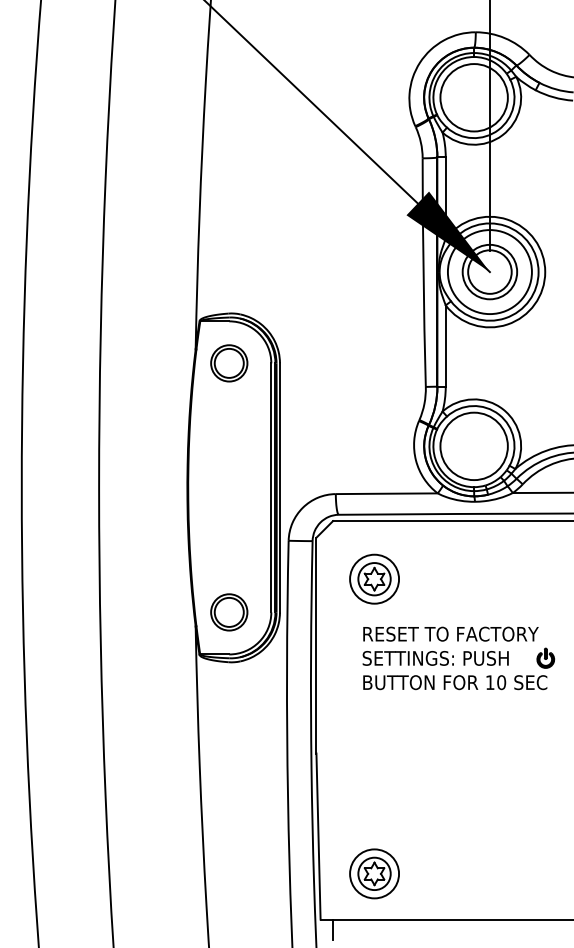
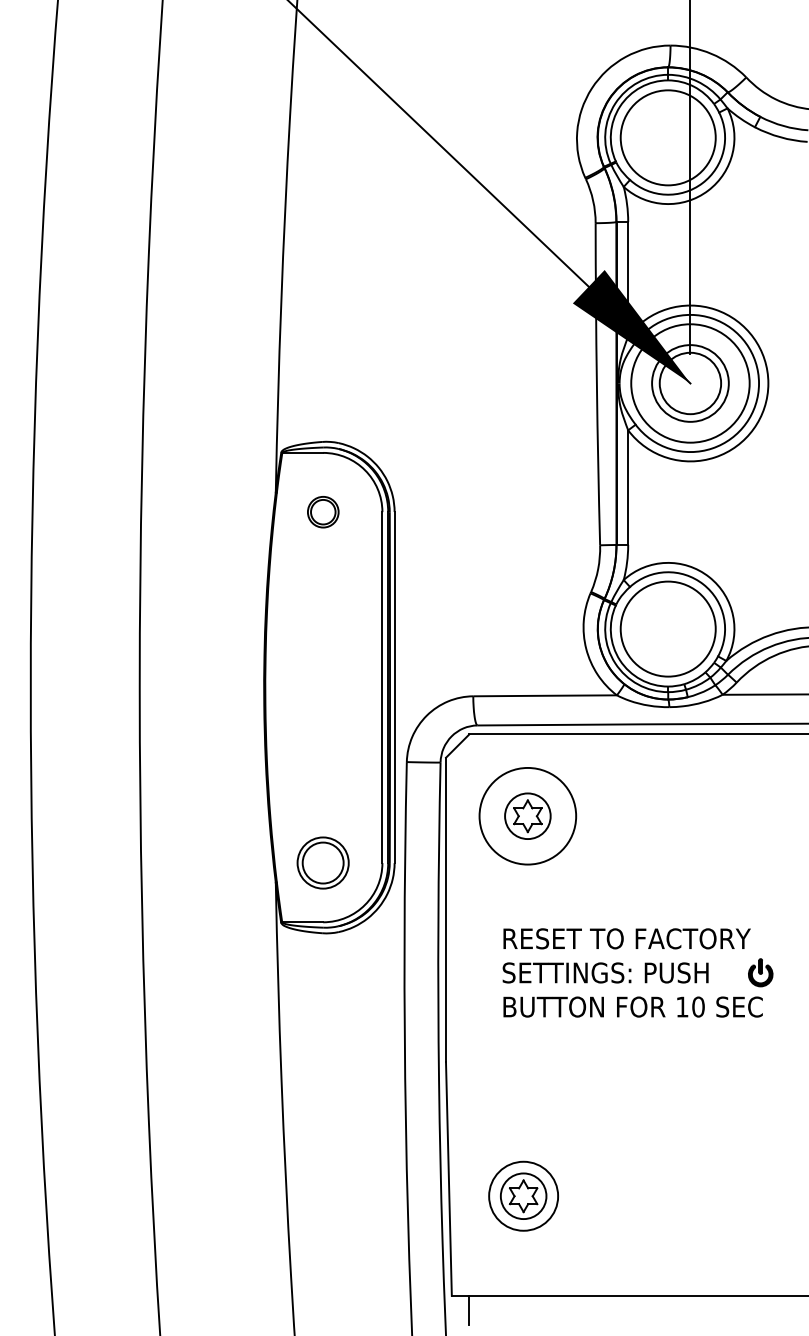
part: (229, 363) -> (323, 512), size x0.6
circle: (374, 578) -> (527, 815), size x1.4
part: (458, 658) -> (637, 973), moved
part: (374, 873) -> (523, 1195), moved

